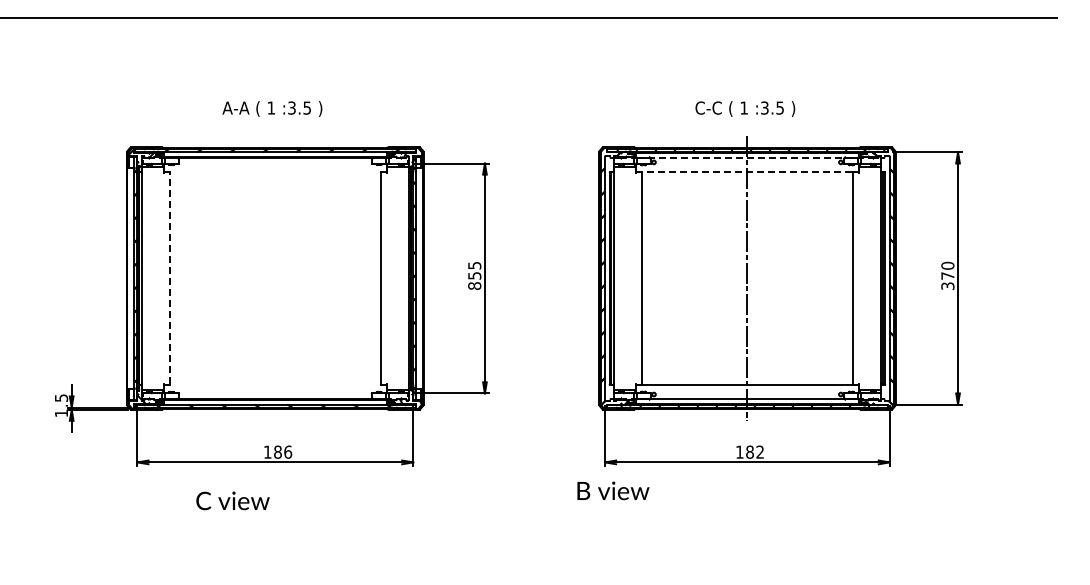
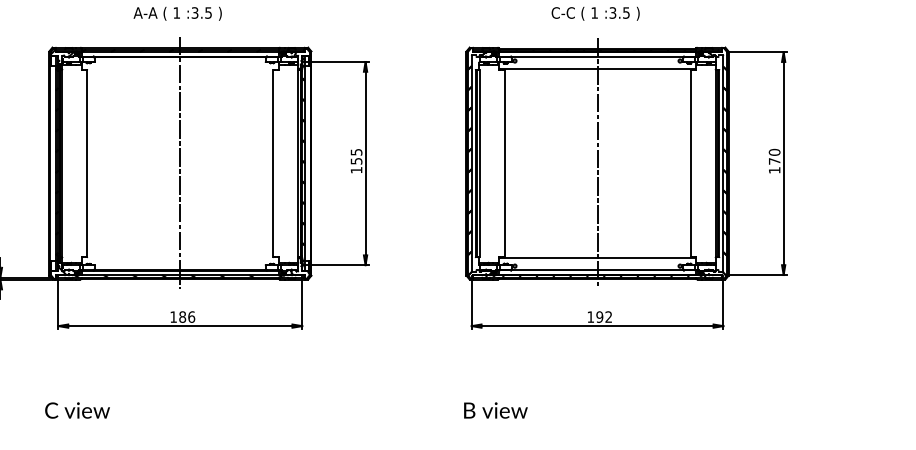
line: (747, 157) -> (597, 56), dashed -> solid
line: (747, 171) -> (597, 69), dashed -> solid
line: (275, 277) -> (180, 162), added
line: (170, 278) -> (87, 163), dashed -> solid
text: (474, 285) -> (356, 169), 855 -> 155
text: (947, 285) -> (774, 169), 370 -> 170
text: (749, 451) -> (599, 316), 182 -> 192
text: (613, 490) -> (495, 410), moved
text: (232, 500) -> (77, 410), moved

